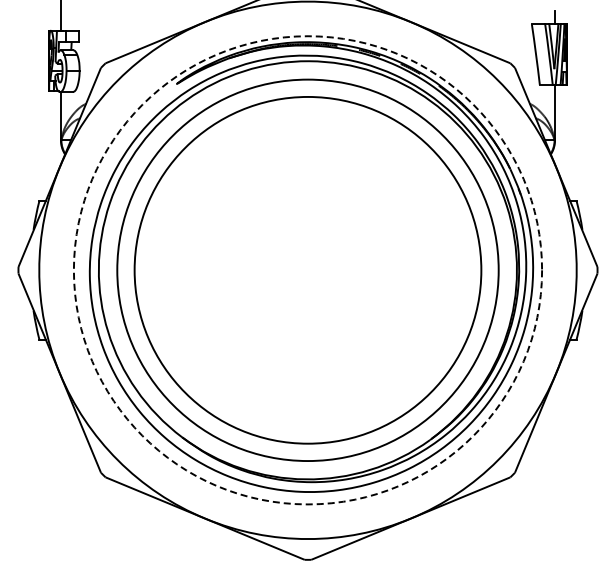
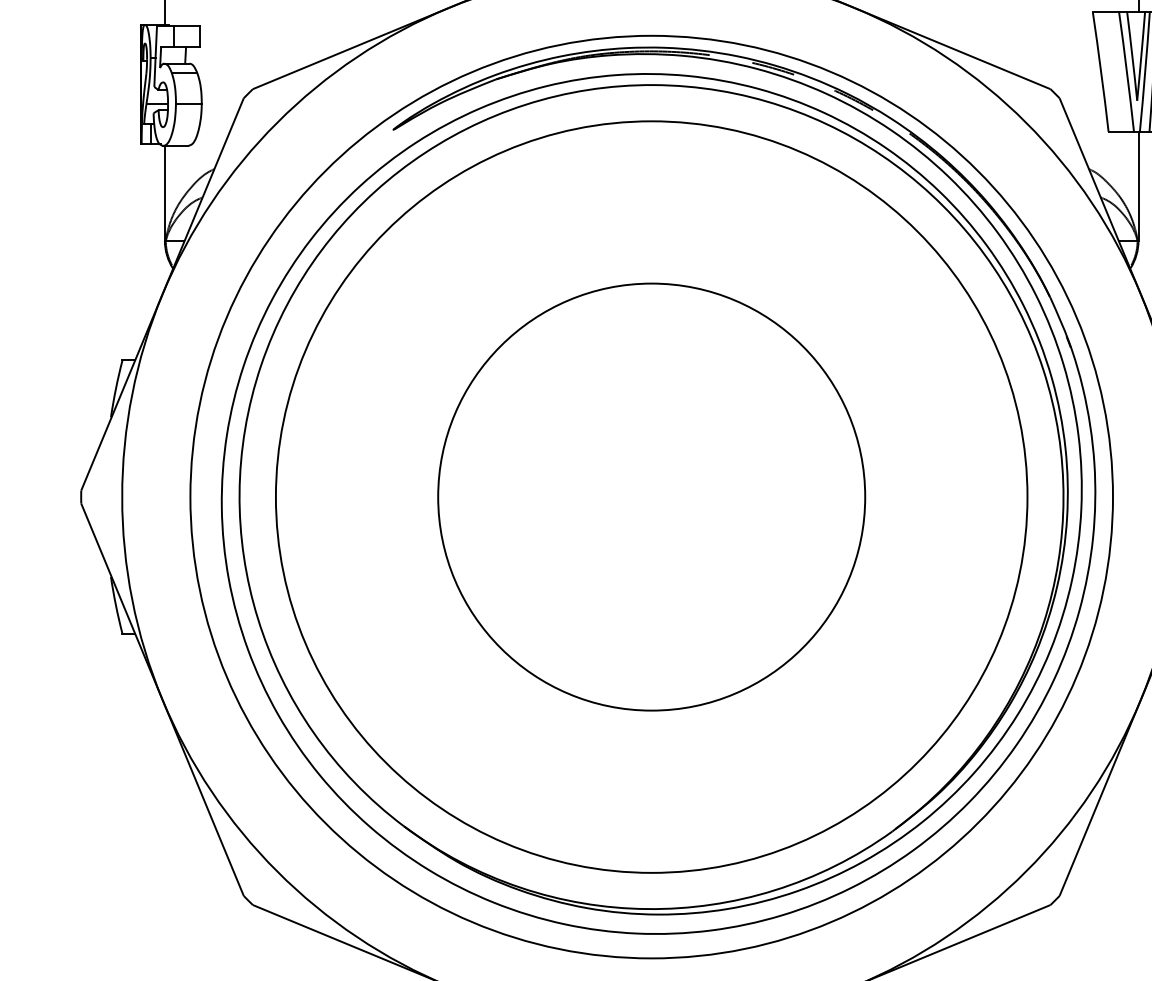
circle: (307, 269) -> (650, 495), size x0.62
circle: (307, 270) -> (650, 497), dashed -> solid

